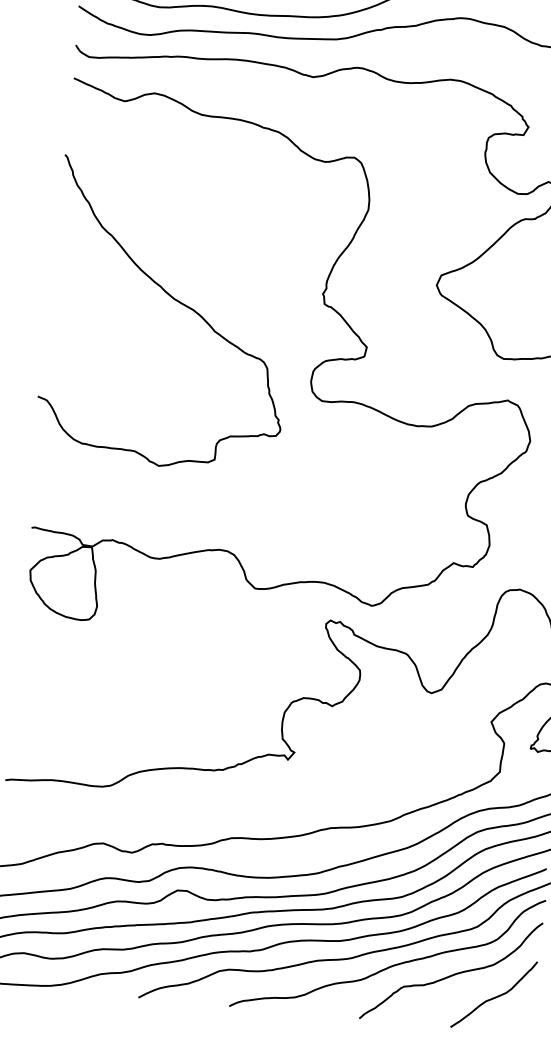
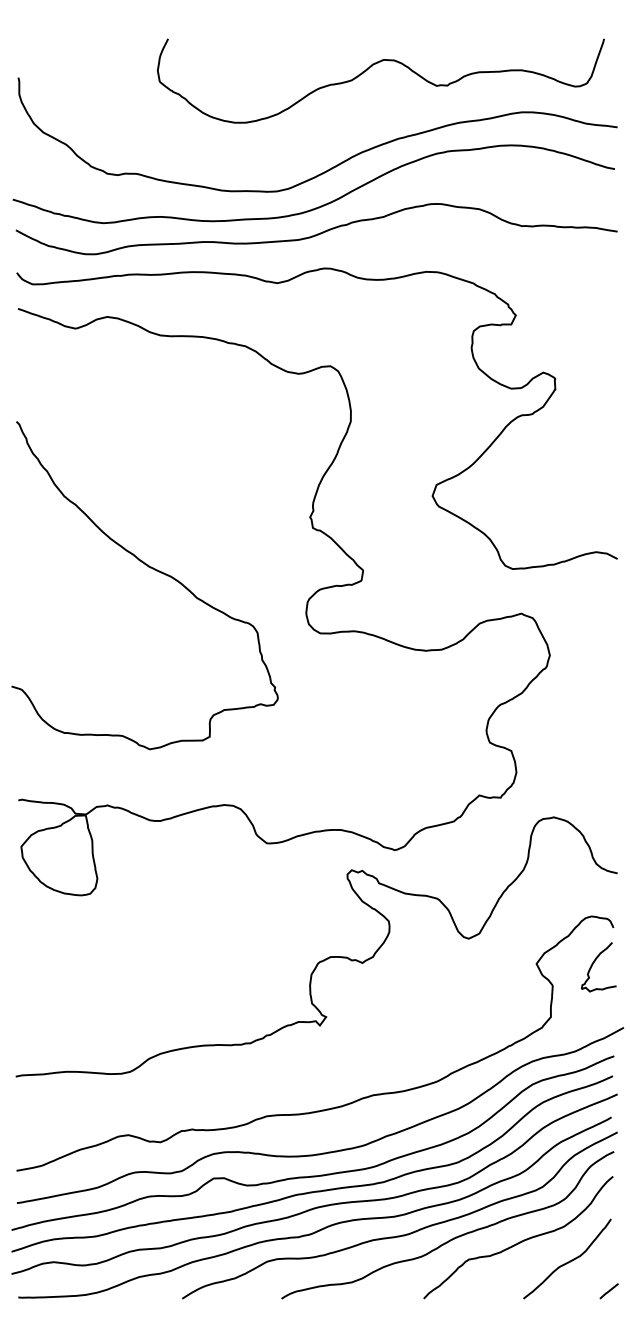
curve: (176, 301) -> (152, 569), moved
line: (528, 1027) -> (608, 1291), added

